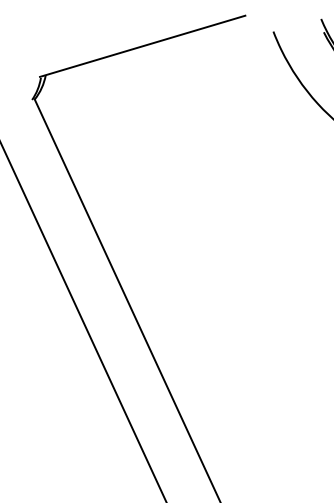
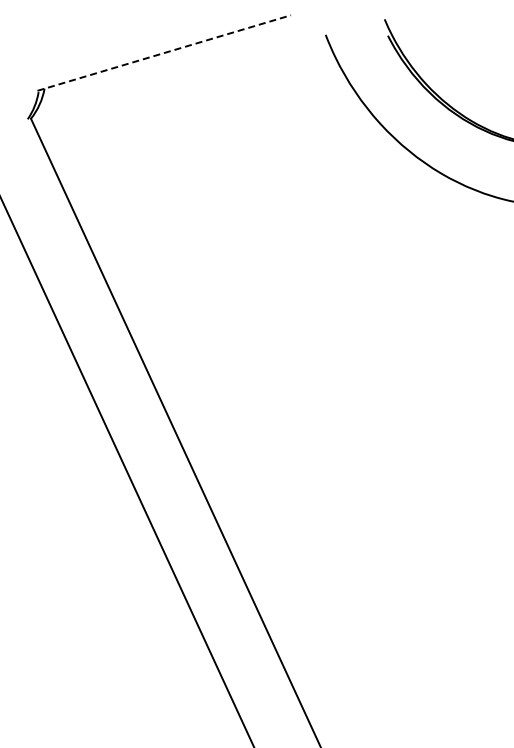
line: (142, 45) -> (164, 52), solid -> dashed

